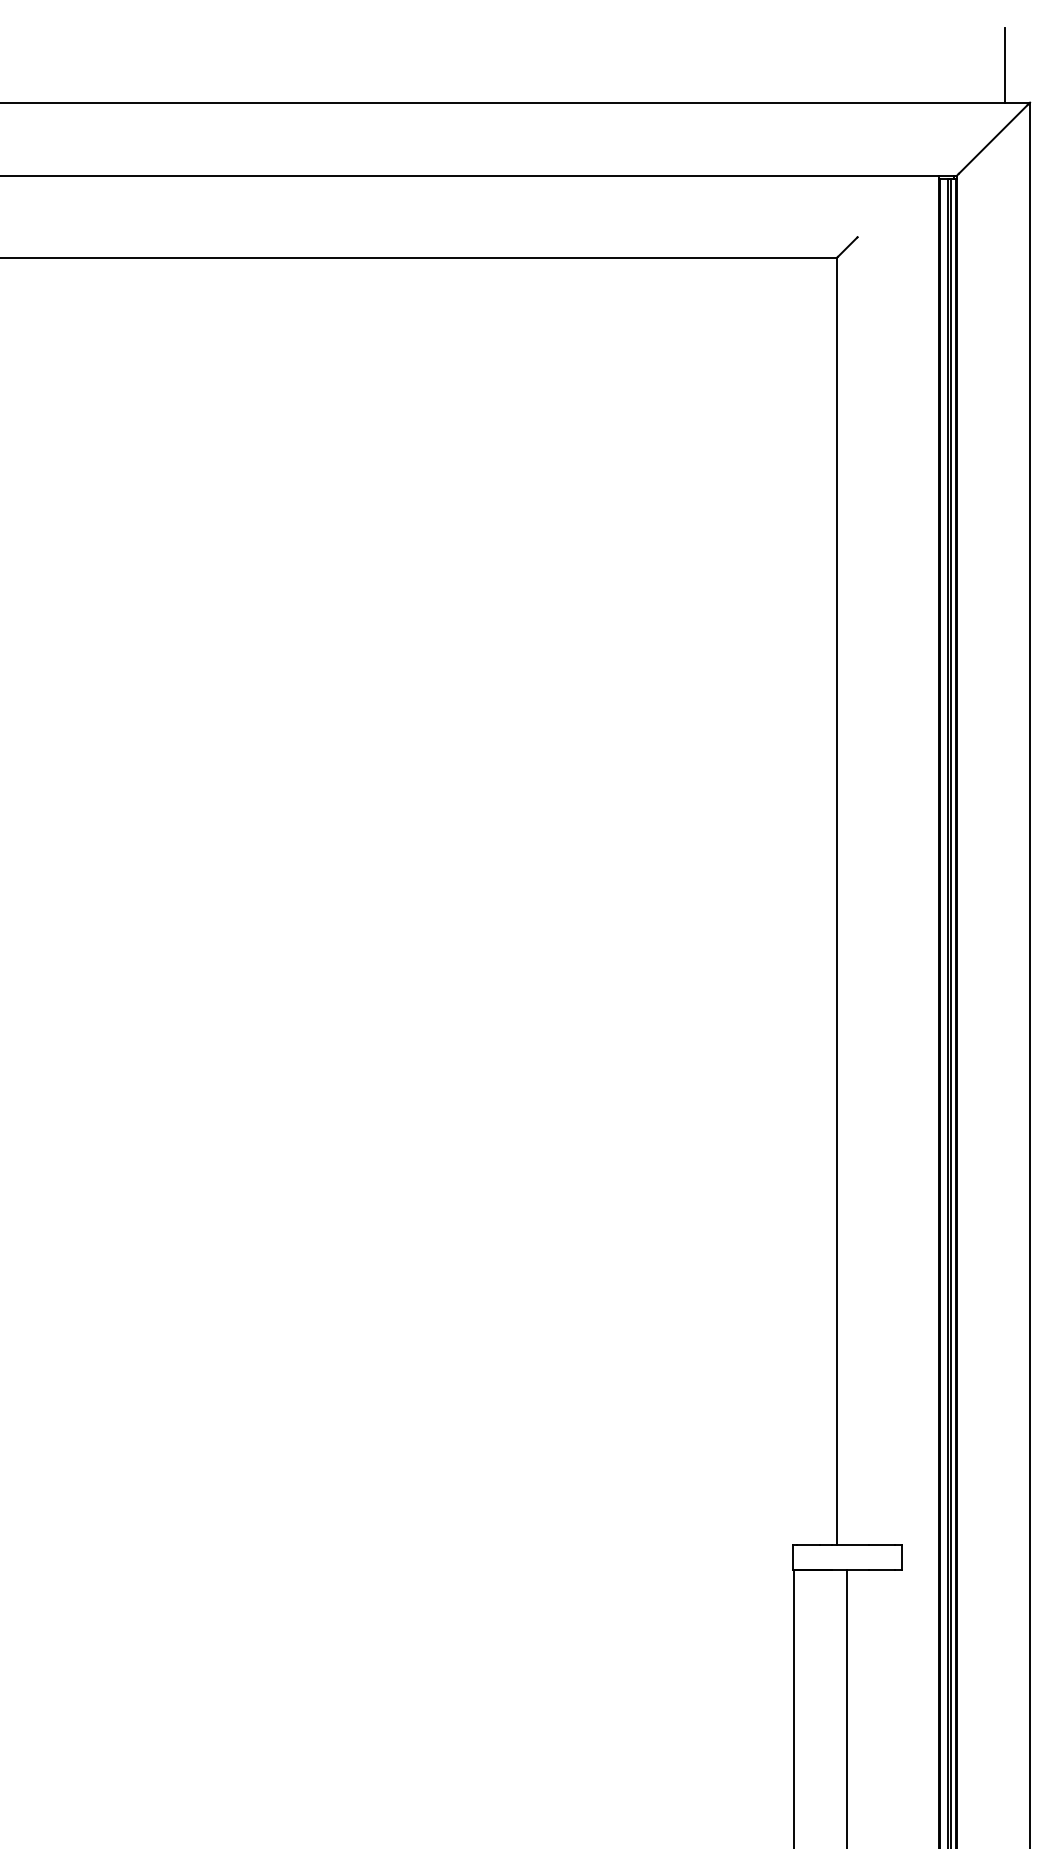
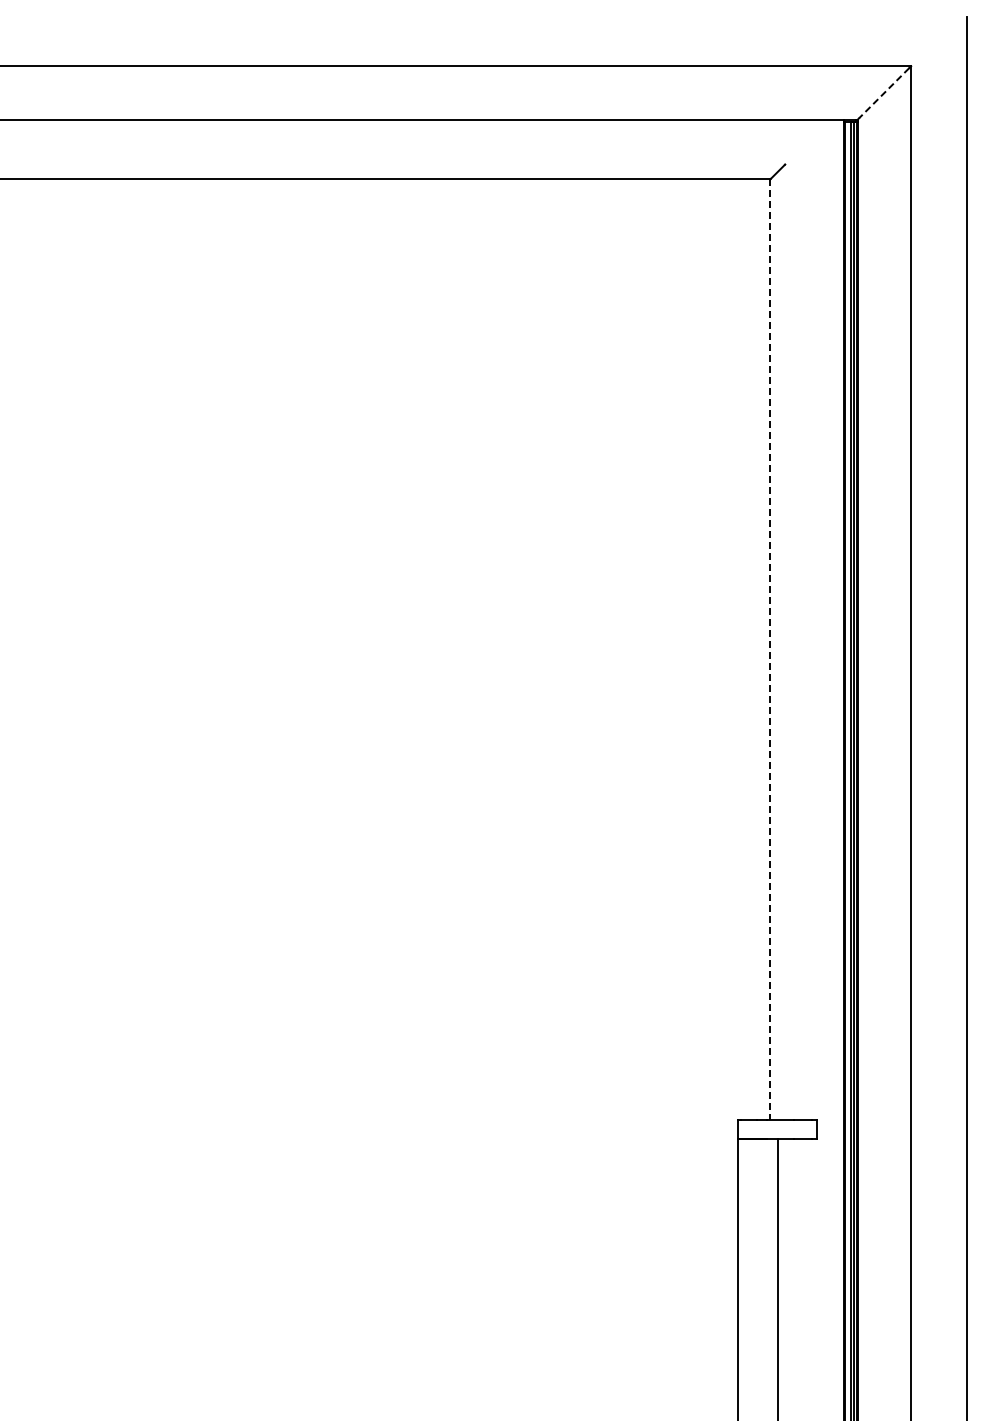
line: (1004, 64) -> (892, 38), removed
line: (992, 139) -> (883, 93), solid -> dashed
line: (837, 902) -> (770, 650), solid -> dashed

